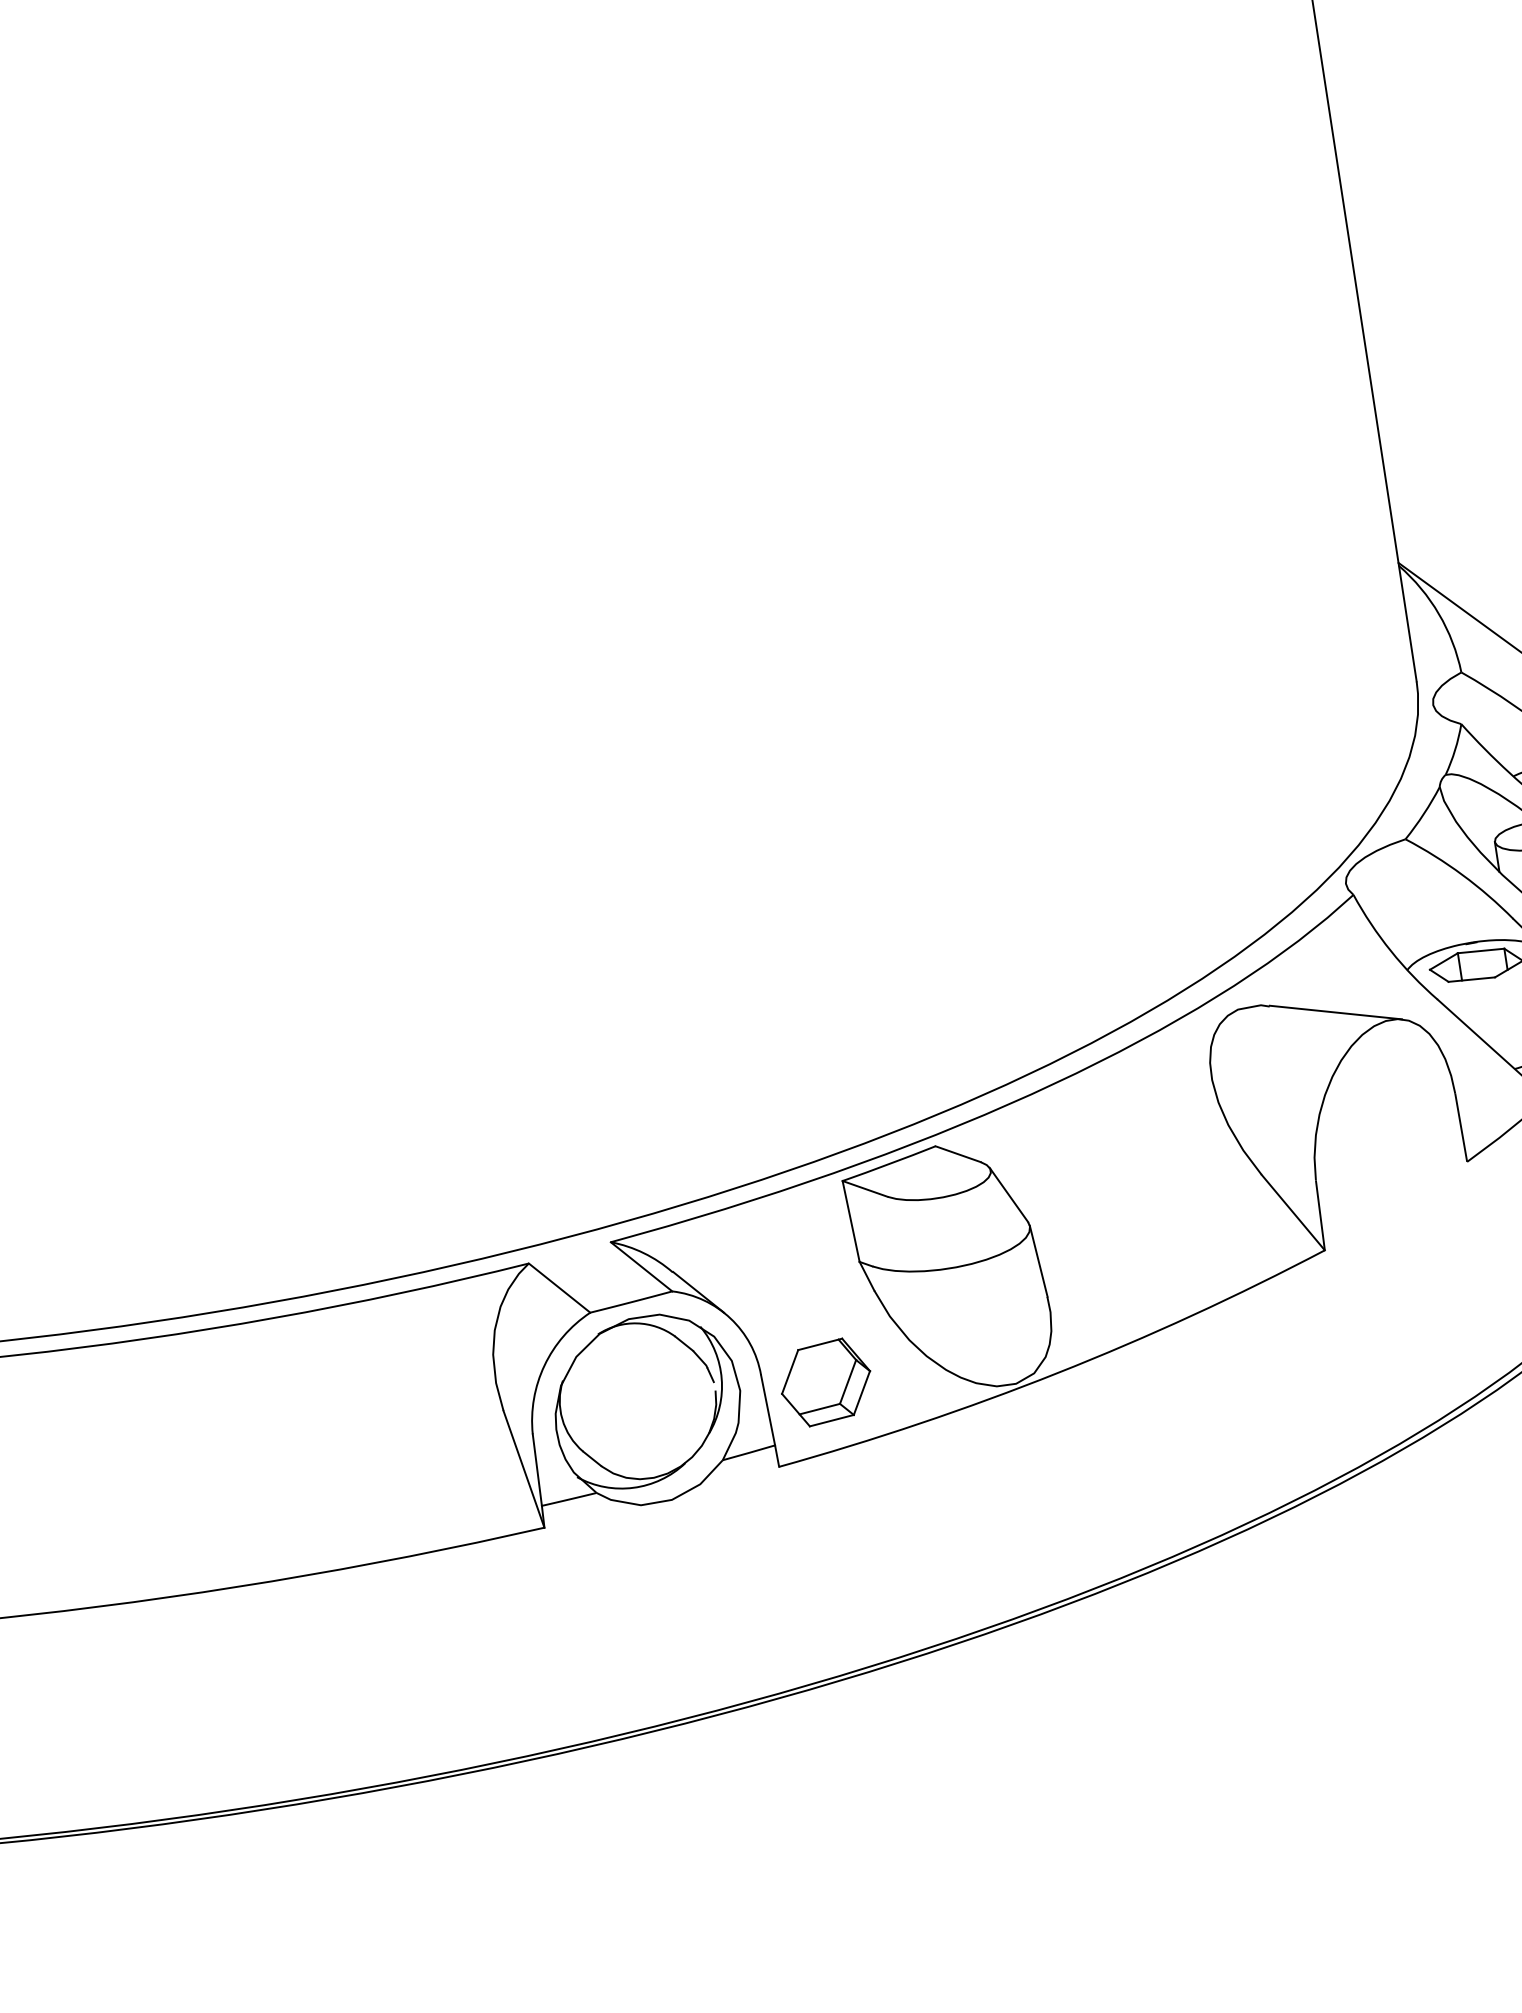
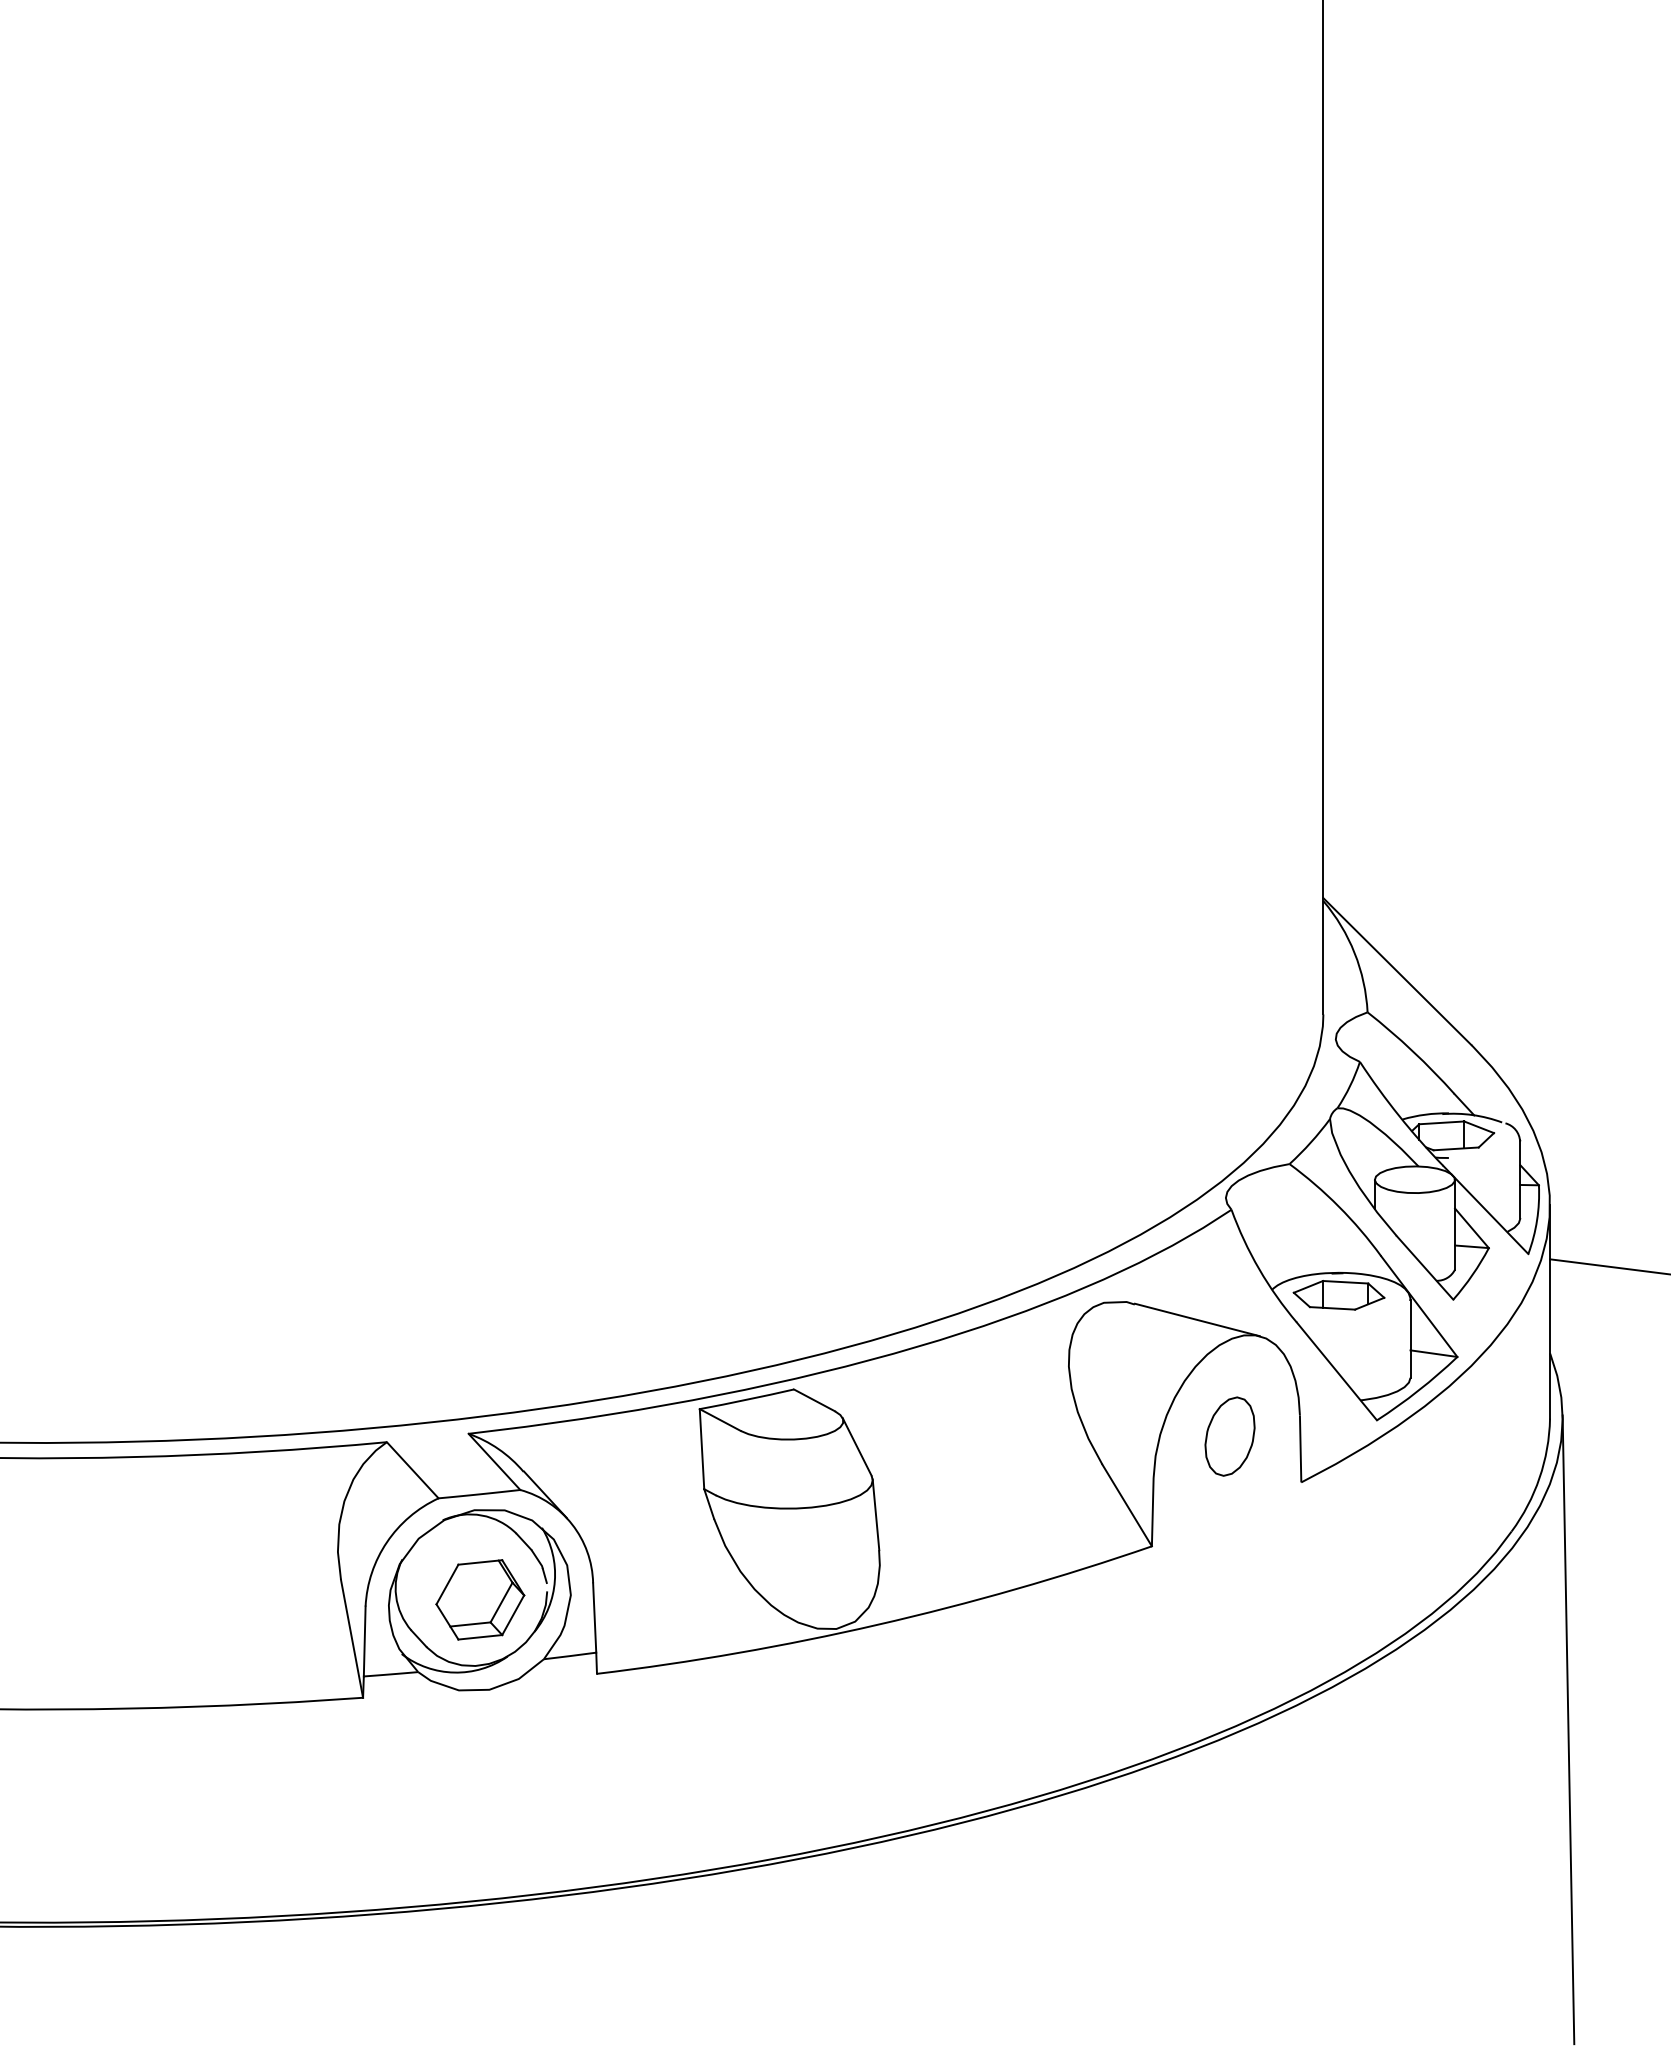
part: (1386, 1126) -> (1229, 1436), added
part: (826, 1382) -> (480, 1599), moved

